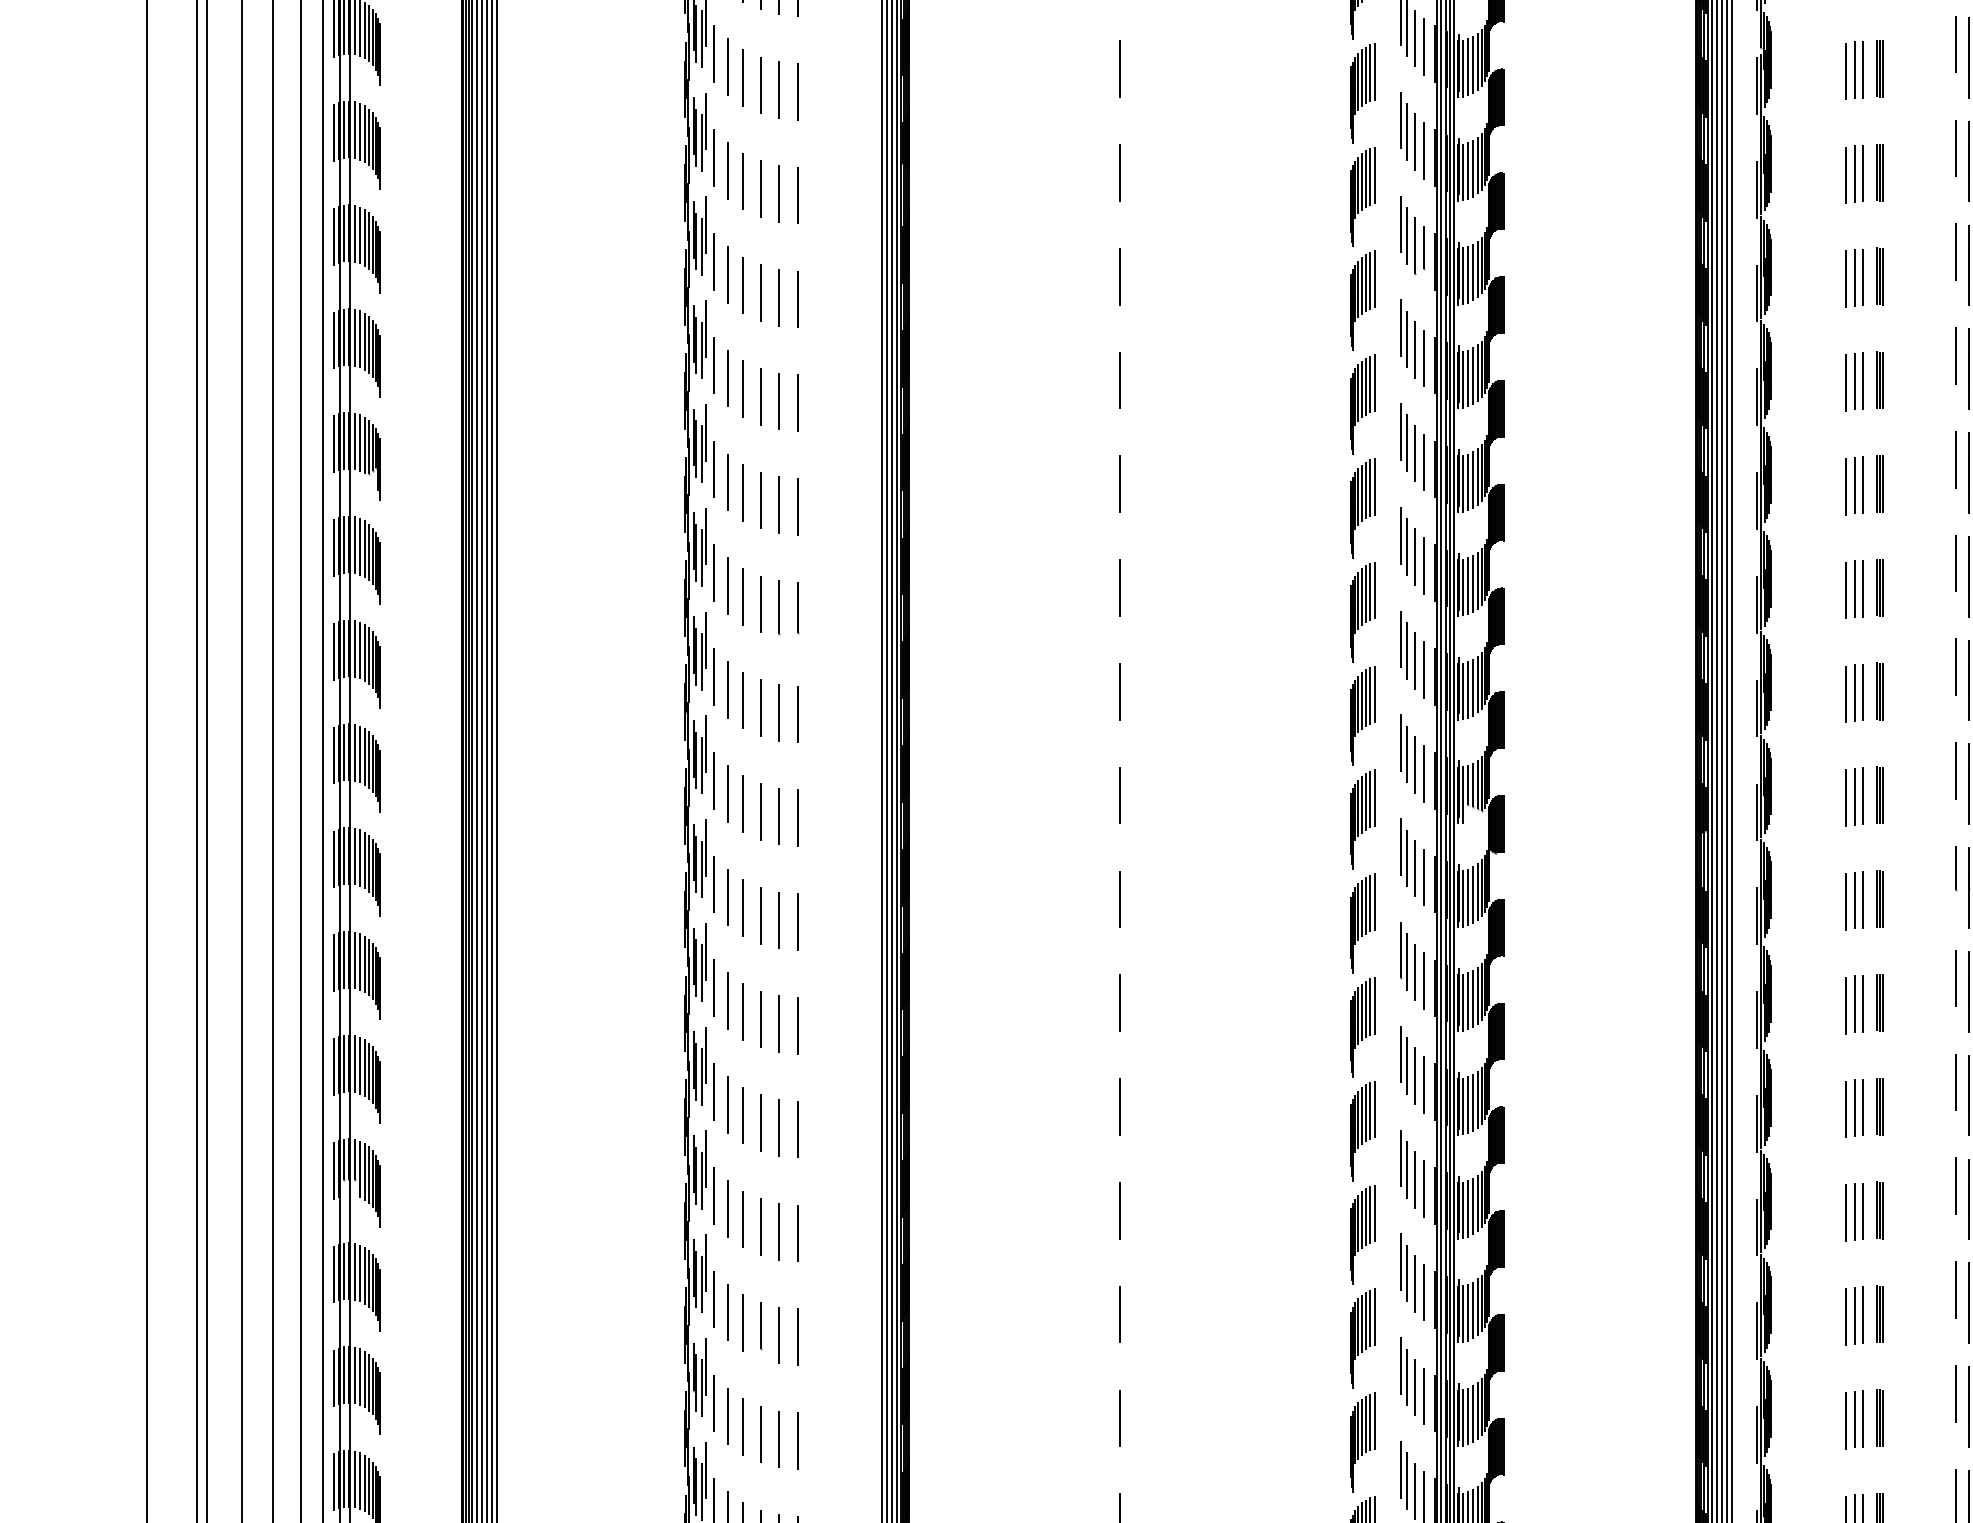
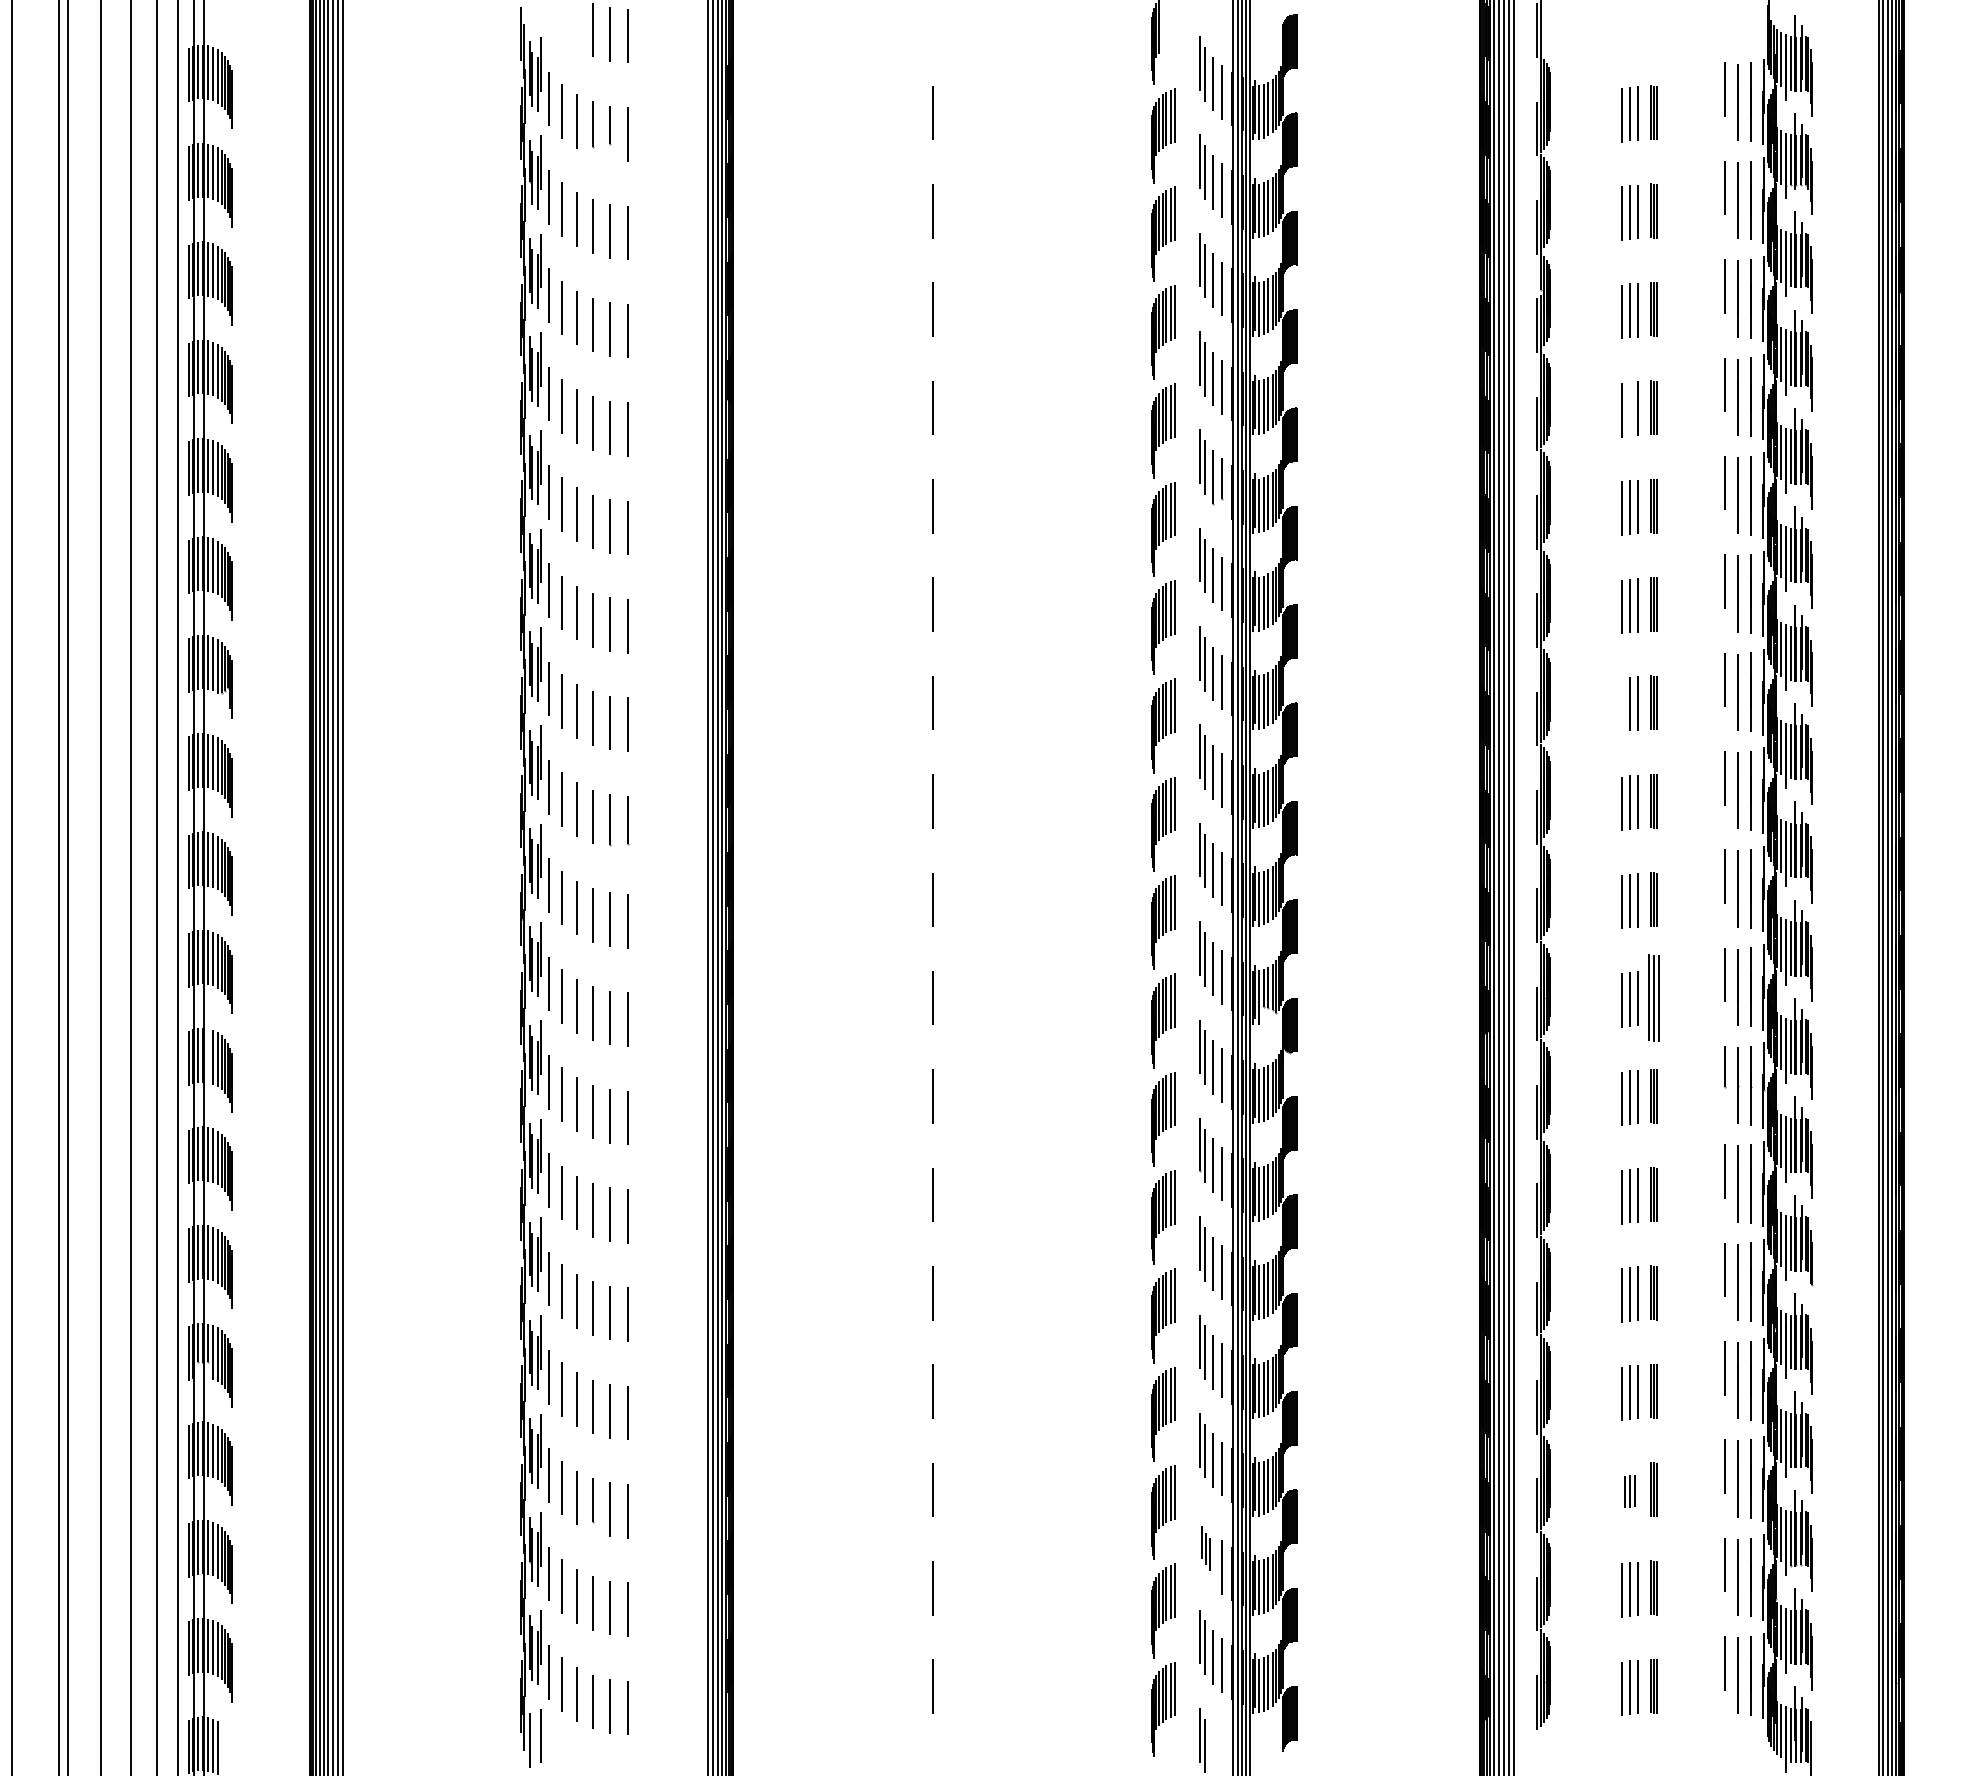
line: (1854, 173) -> (1629, 408), removed
line: (1846, 486) -> (1621, 705), removed
part: (1879, 794) -> (1653, 997), size x1.6
line: (354, 856) -> (208, 1055), removed
part: (1854, 1316) -> (1629, 1491), size x0.6
part: (1408, 1376) -> (1206, 1548), size x0.6

